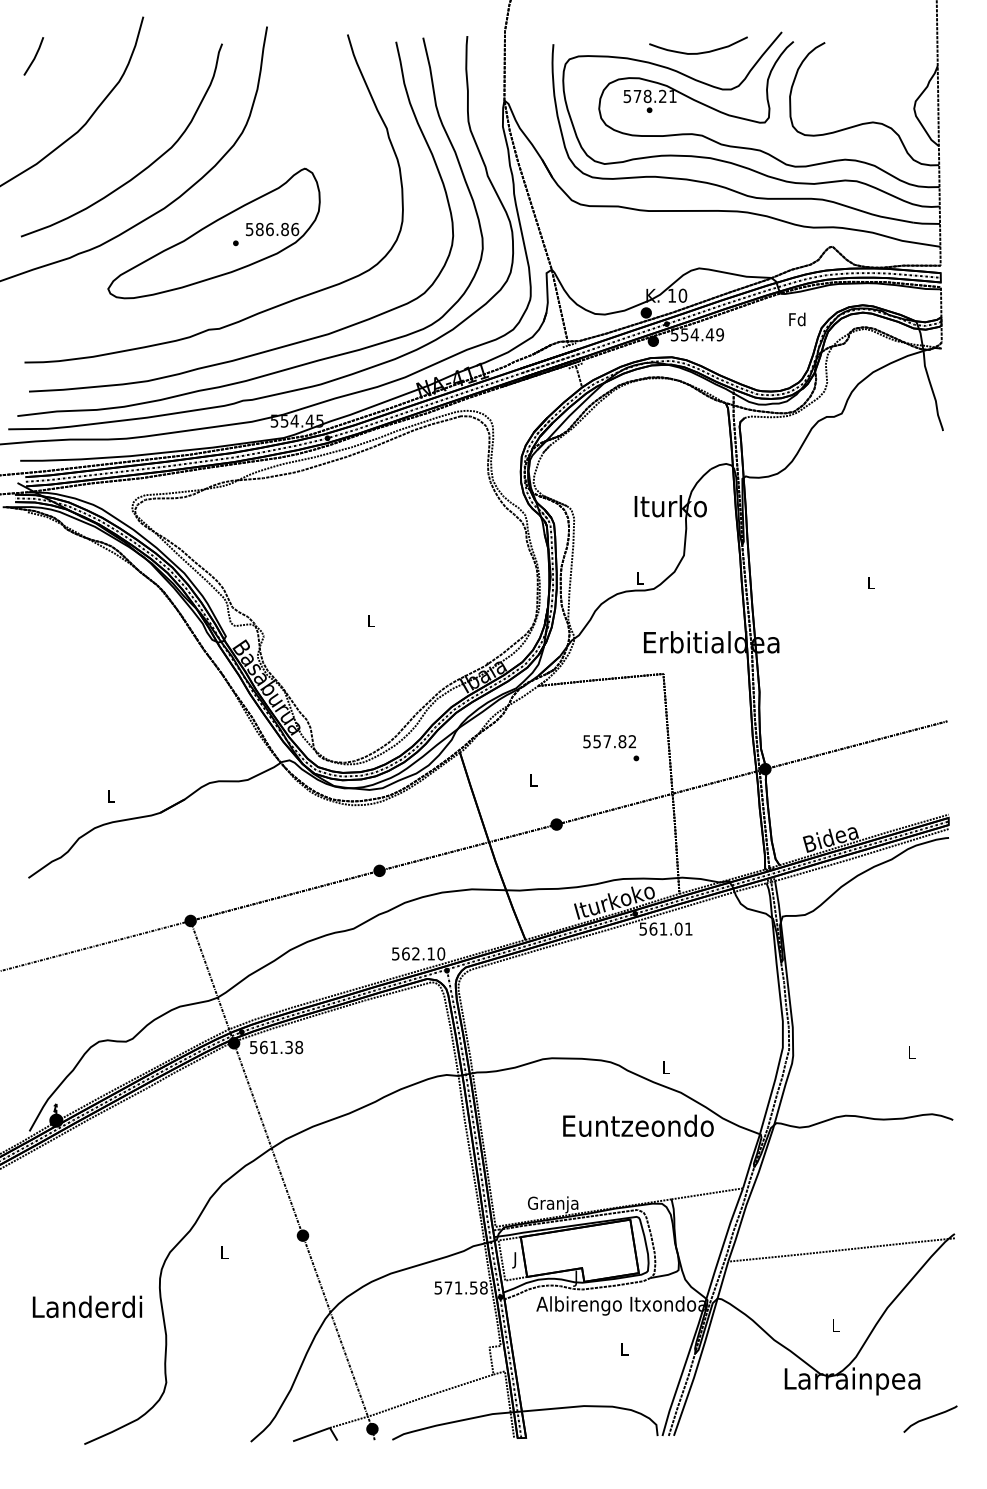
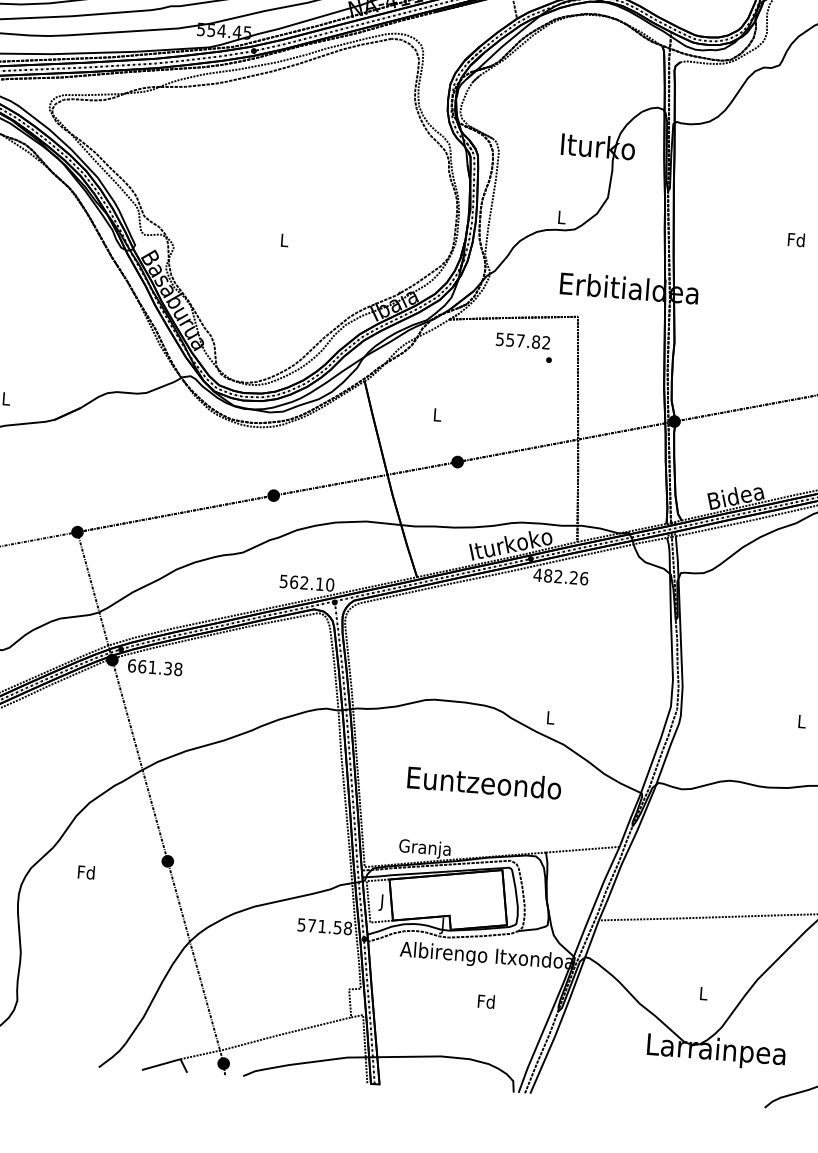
text: (871, 582) -> (796, 239), L -> Fd
text: (611, 748) -> (524, 348), moved
text: (665, 928) -> (560, 576), 561.01 -> 482.26
text: (253, 1047) -> (131, 665), 561.38 -> 661.38
text: (638, 1125) -> (484, 782), moved
text: (224, 1252) -> (86, 872), L -> Fd
text: (624, 1348) -> (486, 1000), L -> Fd

